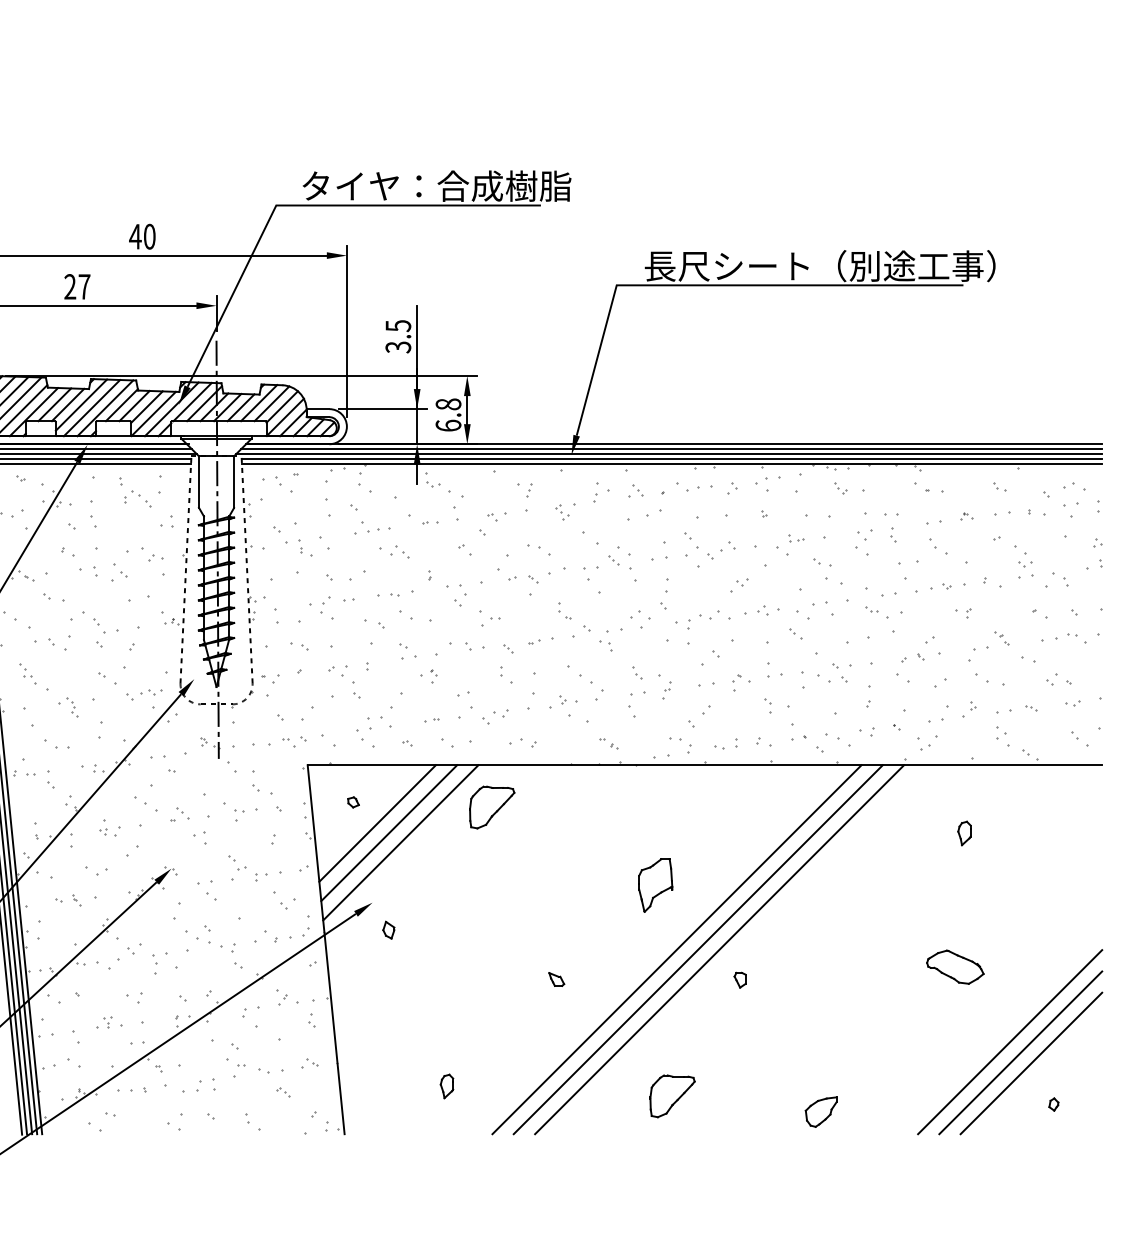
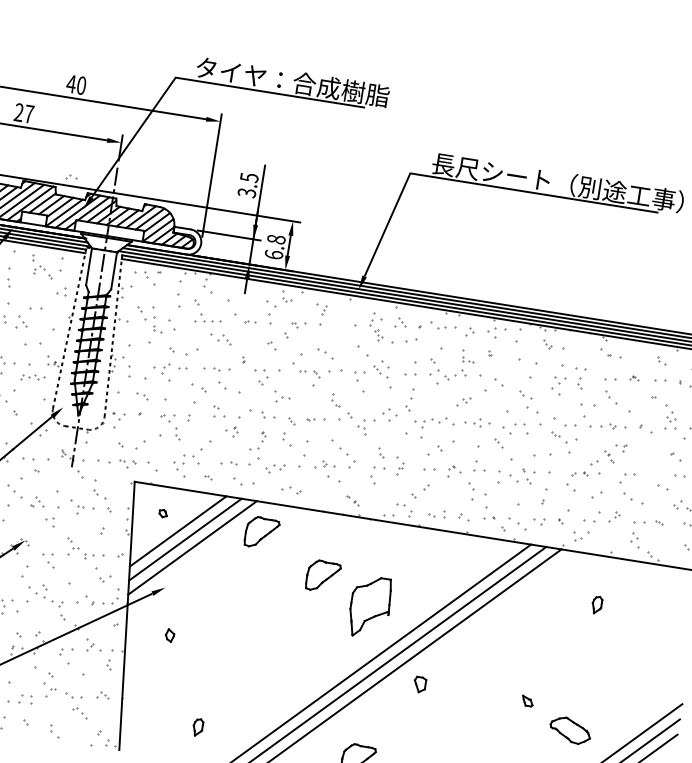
part: (432, 479) -> (287, 296), moved
part: (562, 512) -> (378, 335), moved
part: (796, 538) -> (468, 360), moved
part: (300, 546) -> (154, 324), size x1.6
part: (155, 557) -> (71, 177), moved
part: (1001, 638) -> (608, 456), moved
part: (473, 676) -> (263, 437), added
part: (151, 692) -> (36, 377), moved
part: (767, 705) -> (470, 491), size x1.6
part: (431, 720) -> (228, 463), size x1.6
part: (585, 853) -> (323, 576), added
part: (655, 885) -> (370, 607), size x1.6
part: (388, 929) -> (169, 635), moved
part: (955, 966) -> (570, 730), moved
part: (556, 979) -> (527, 701), moved
part: (739, 979) -> (419, 684), size x1.4
part: (283, 1092) -> (80, 713), size x1.6

